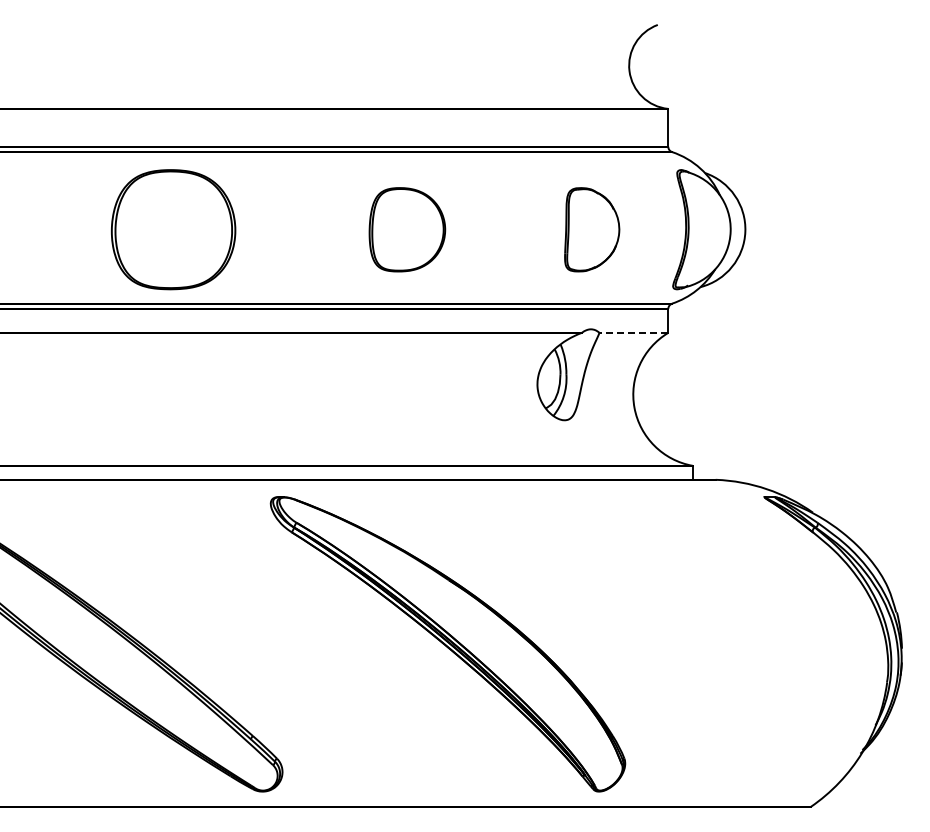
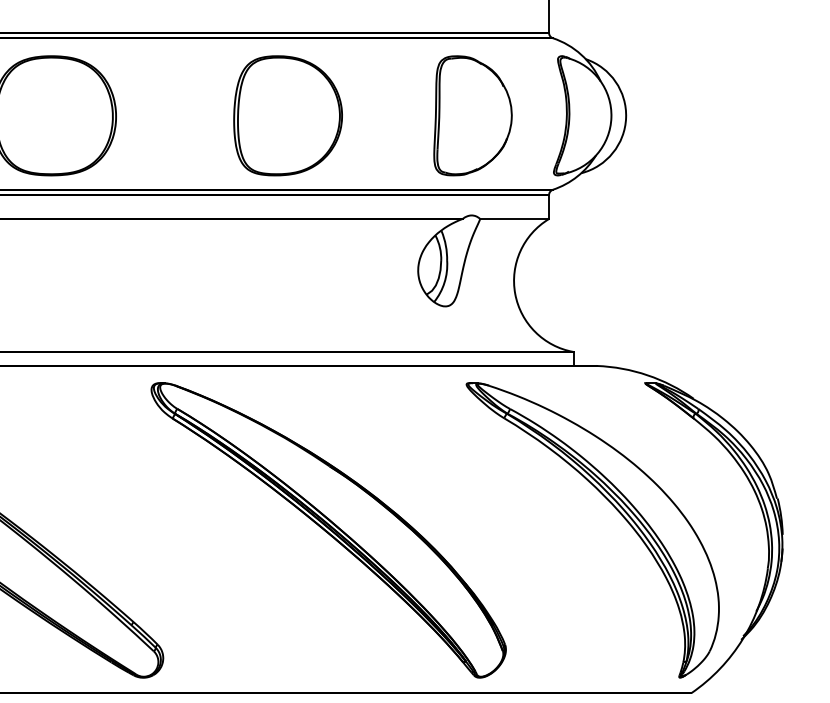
part: (407, 229) -> (288, 115), size x1.43
part: (591, 229) -> (472, 115), size x1.43
line: (633, 332) -> (514, 218), dashed -> solid
part: (738, 627) -> (619, 513), added

